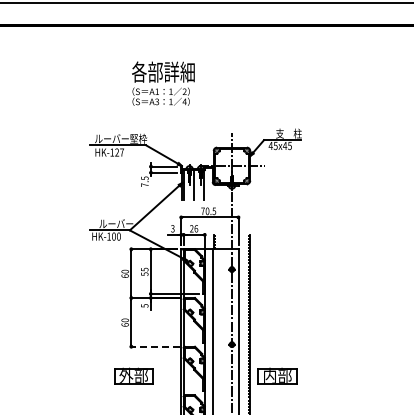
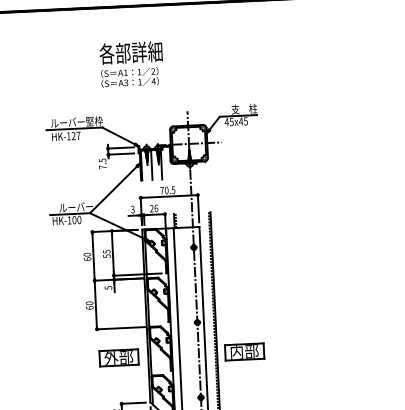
text: (163, 83) -> (131, 64), moved
line: (155, 346) -> (121, 328), dashed -> solid
part: (133, 375) -> (118, 357), moved

